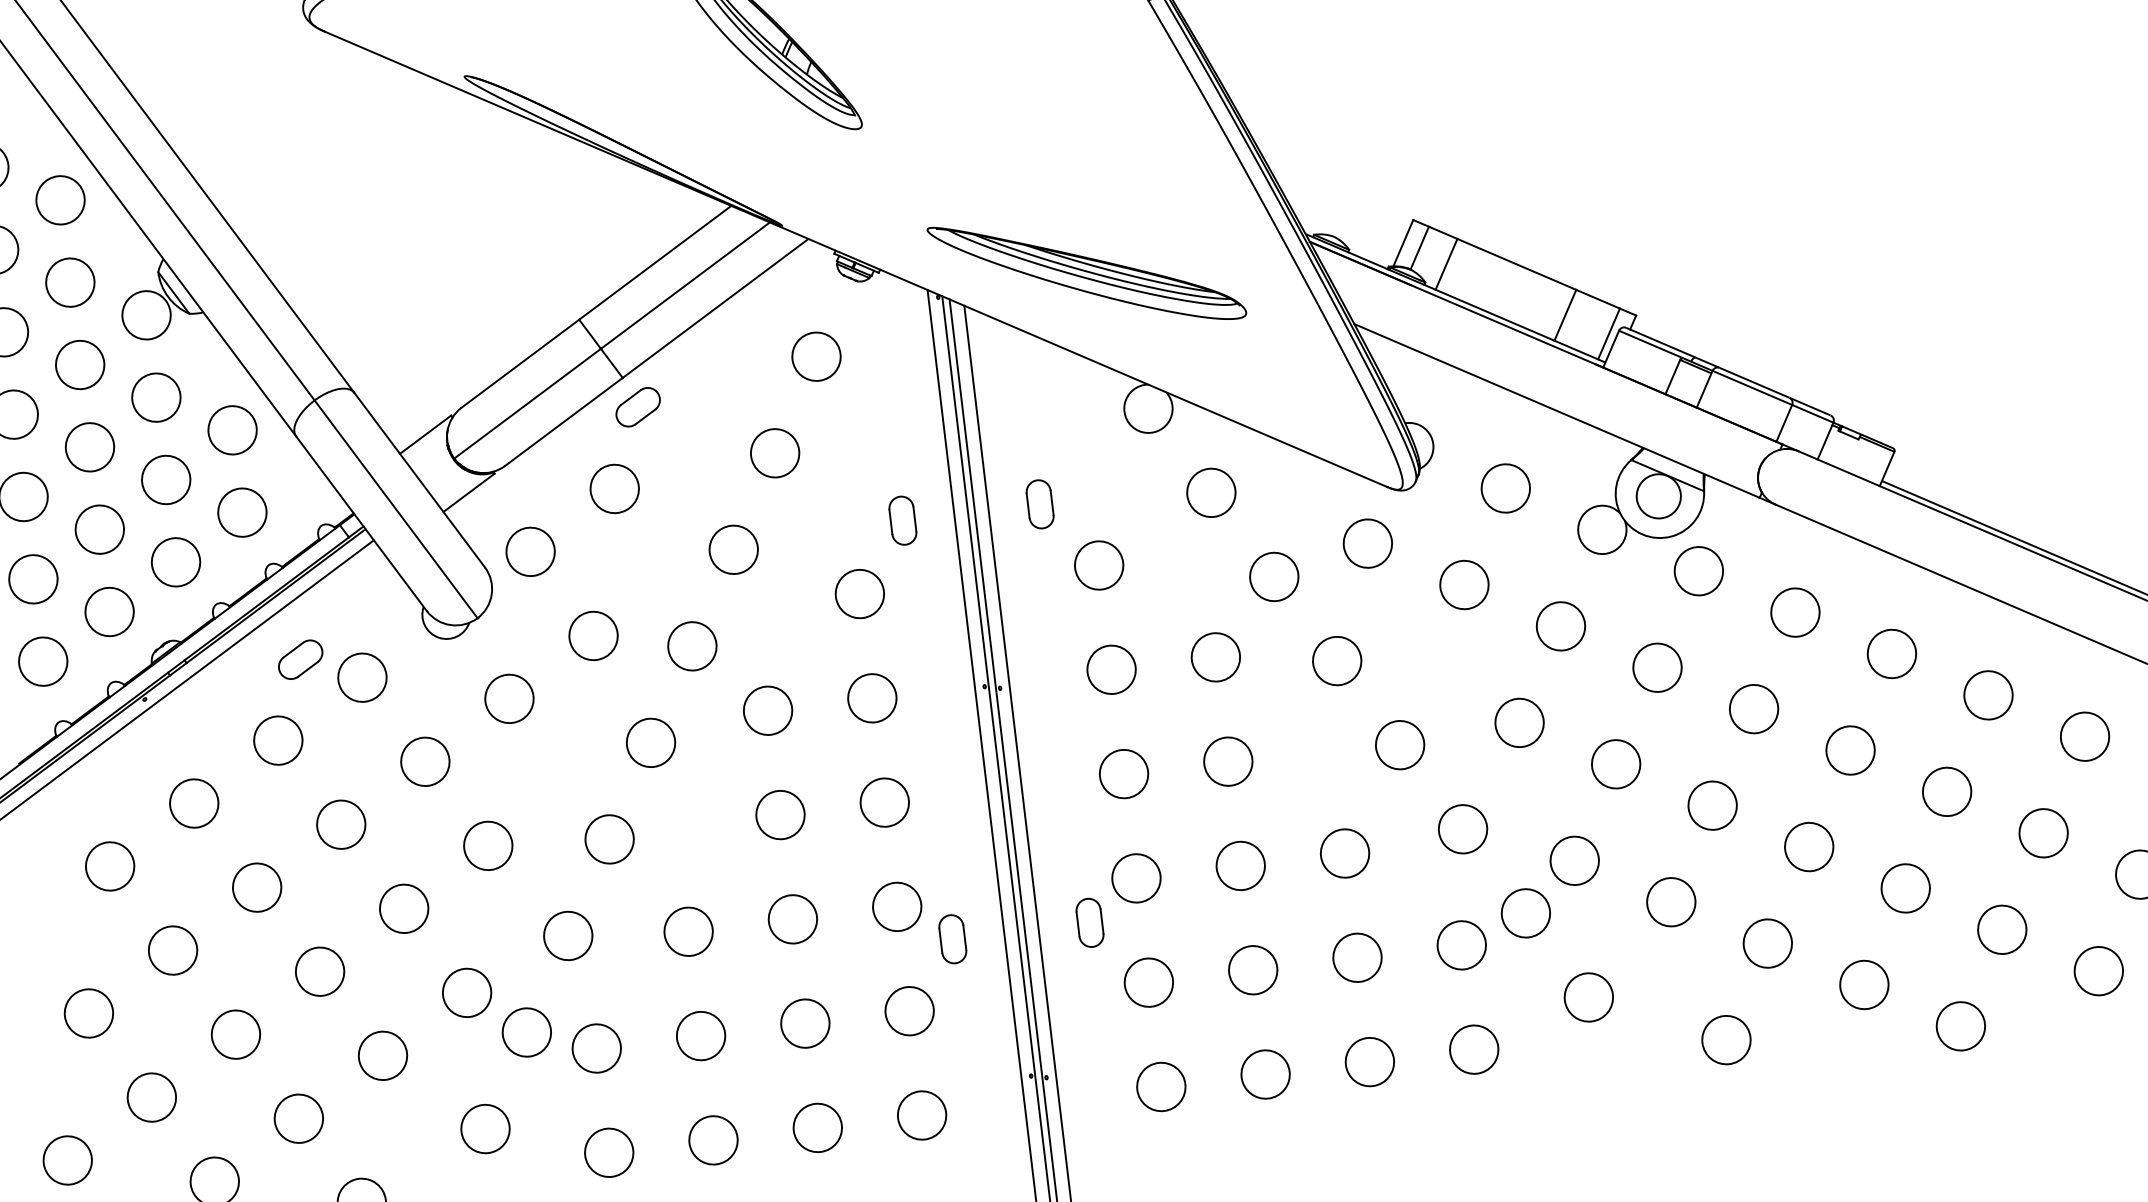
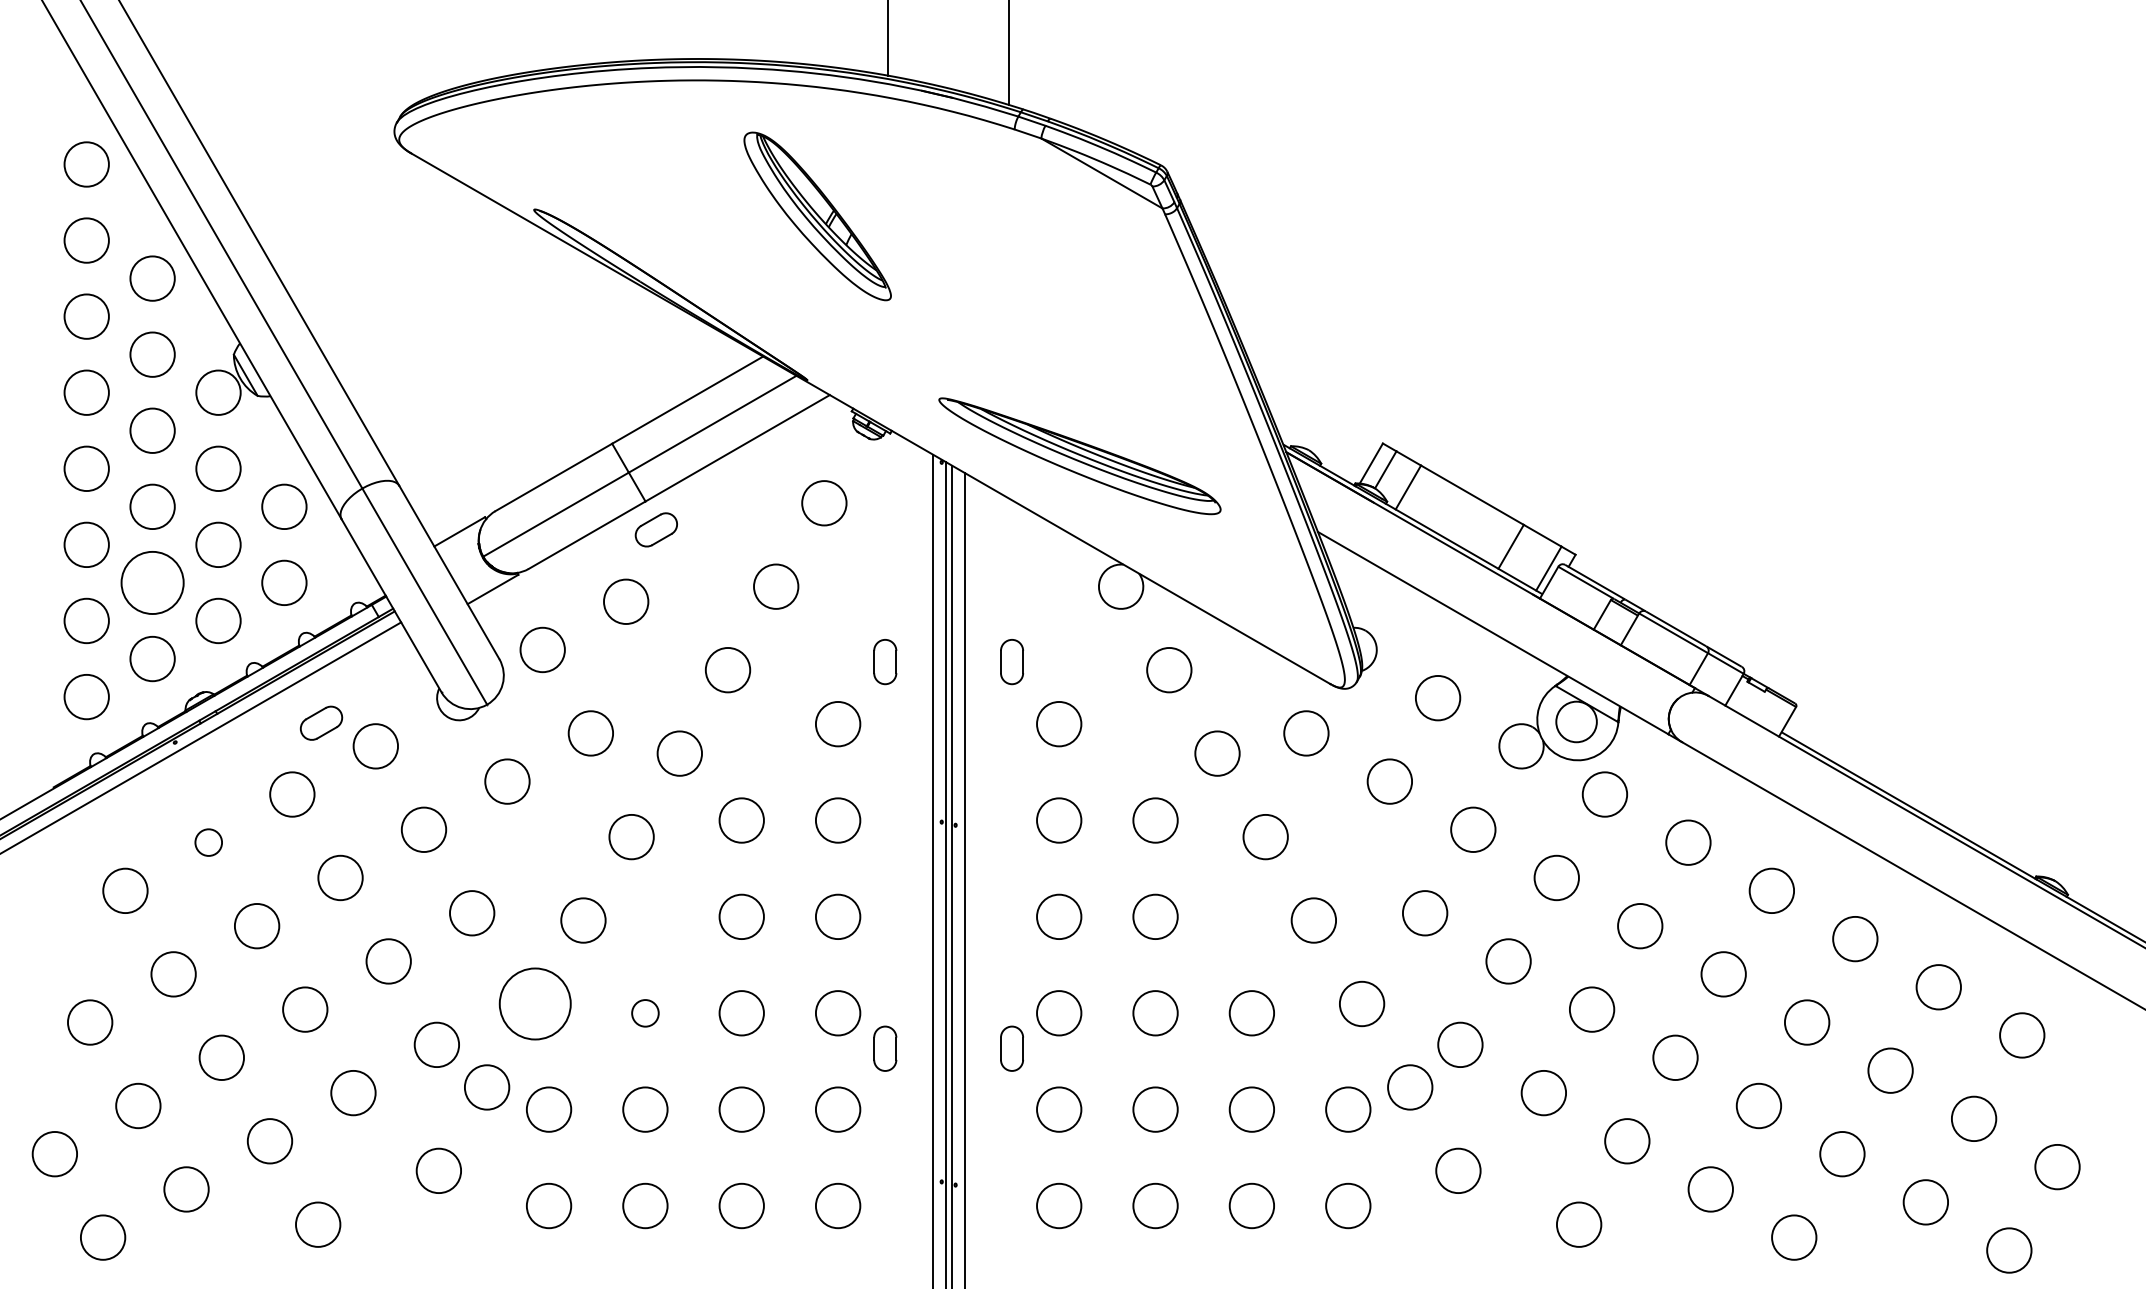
circle: (99, 529) -> (152, 582), size x1.4
circle: (193, 803) -> (208, 842), size x0.6
circle: (688, 932) -> (645, 1013), size x0.6
circle: (568, 935) -> (535, 1003), size x1.6

